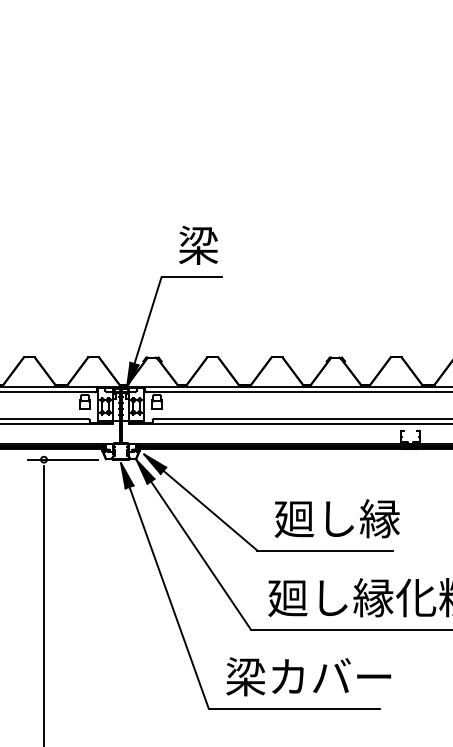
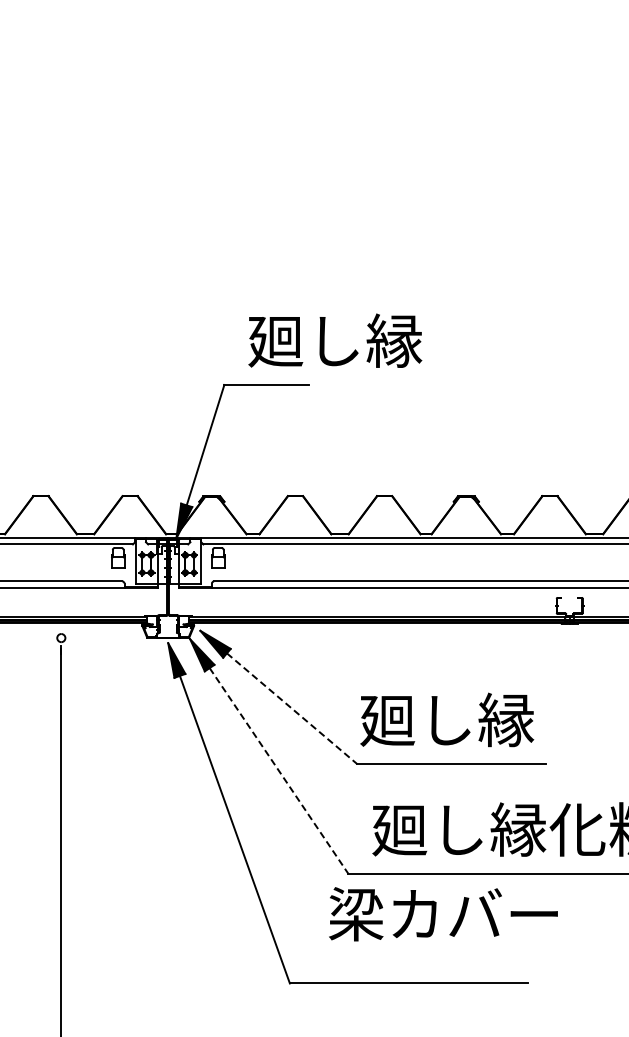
text: (241, 245) -> (335, 340), 梁 -> 廻し縁
line: (62, 459) -> (87, 638), removed
line: (210, 510) -> (292, 708), solid -> dashed
text: (337, 518) -> (447, 719), moved
line: (201, 555) -> (279, 771), solid -> dashed
text: (308, 676) -> (443, 914), moved

